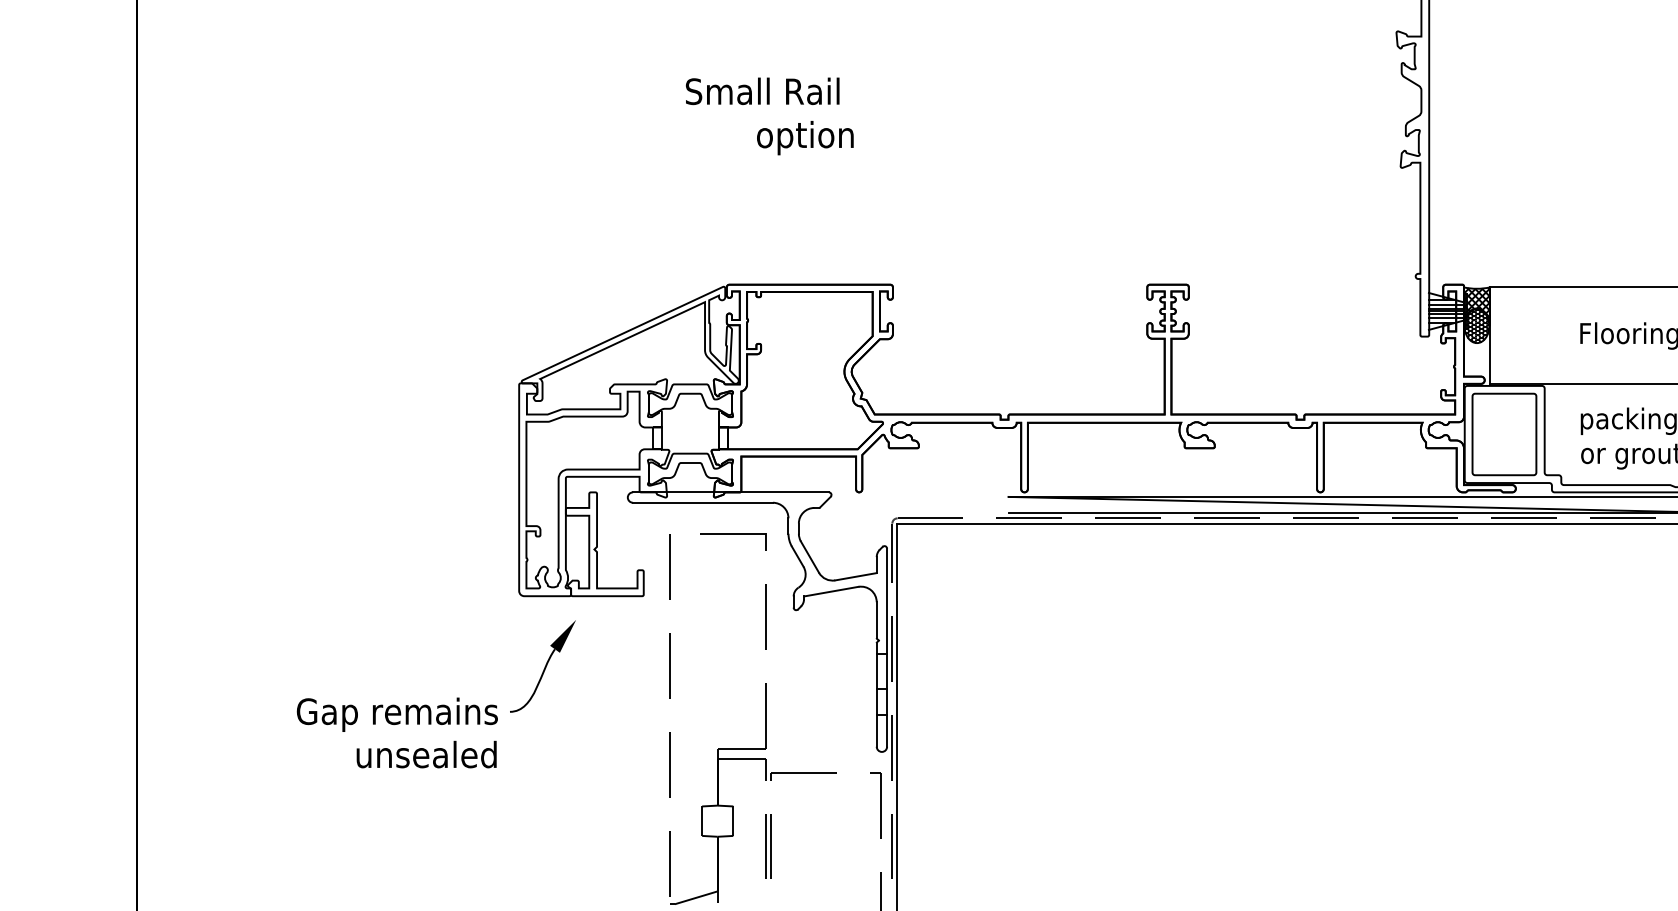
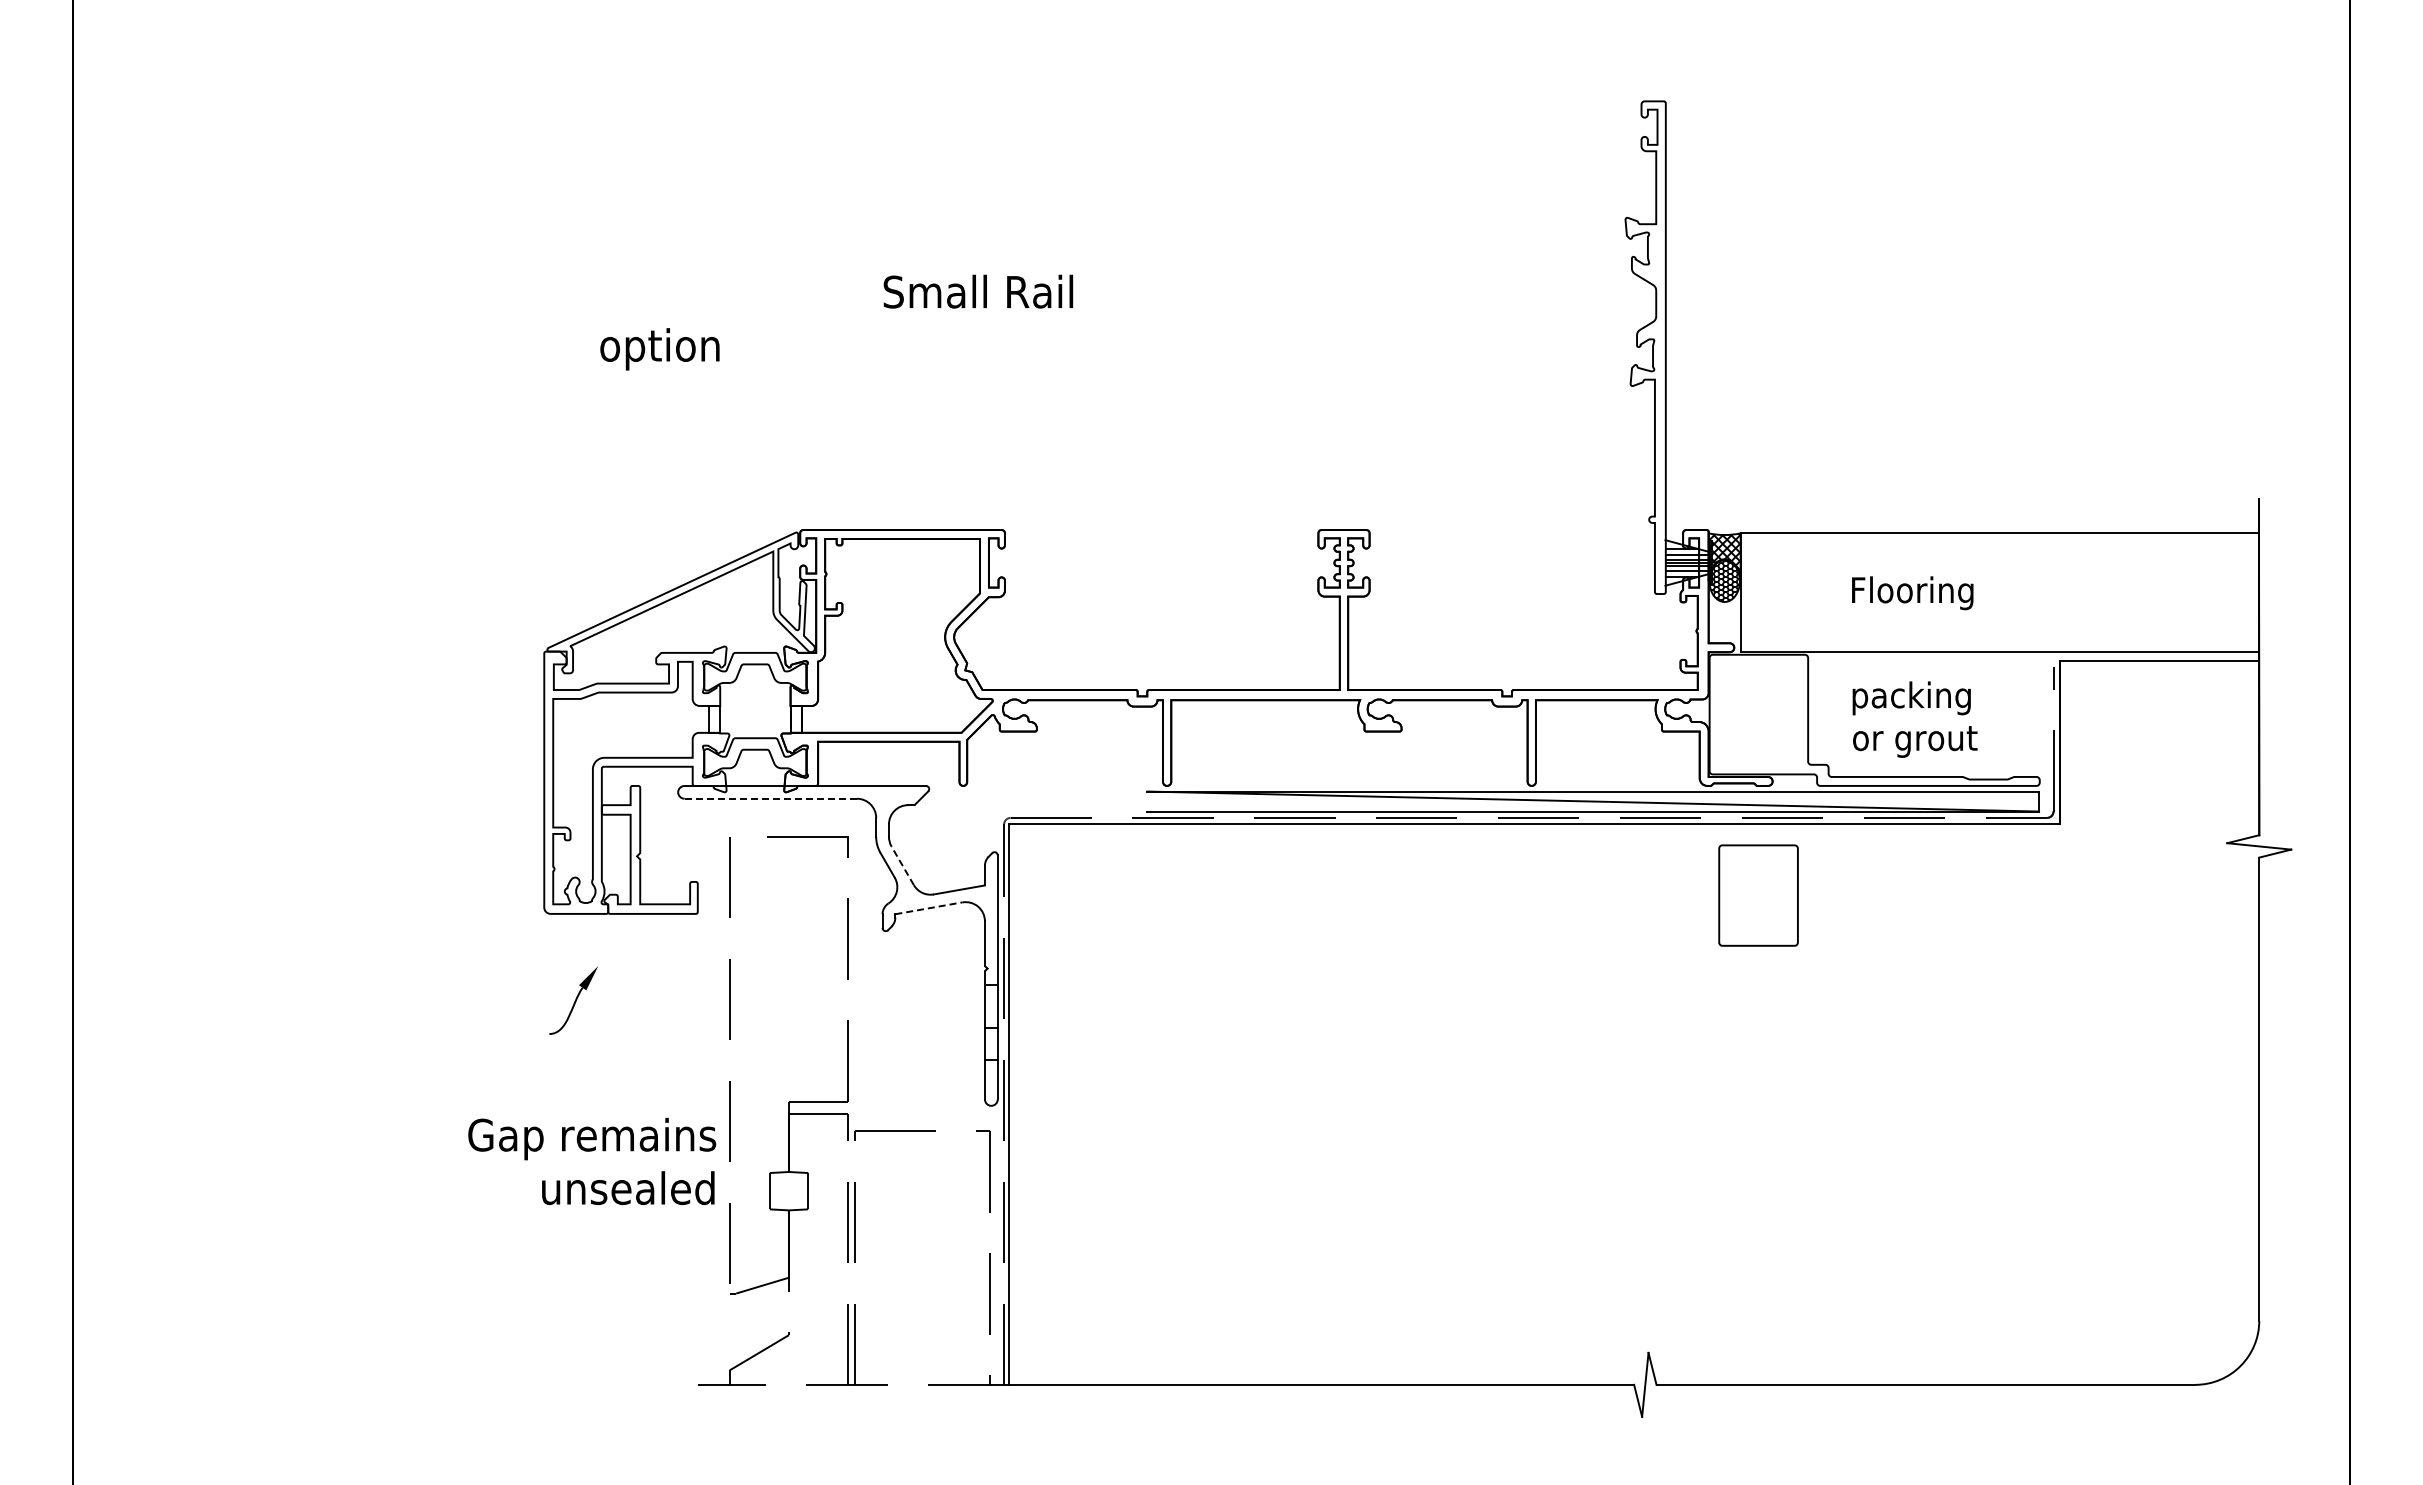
text: (762, 91) -> (978, 291), moved
text: (804, 138) -> (659, 349), moved
part: (1504, 434) -> (1758, 895), moved
line: (703, 502) -> (771, 798), solid -> dashed
line: (809, 556) -> (902, 865), solid -> dashed
line: (831, 591) -> (929, 908), solid -> dashed
part: (542, 666) -> (573, 1000), size x0.6
text: (397, 732) -> (592, 1161), moved

